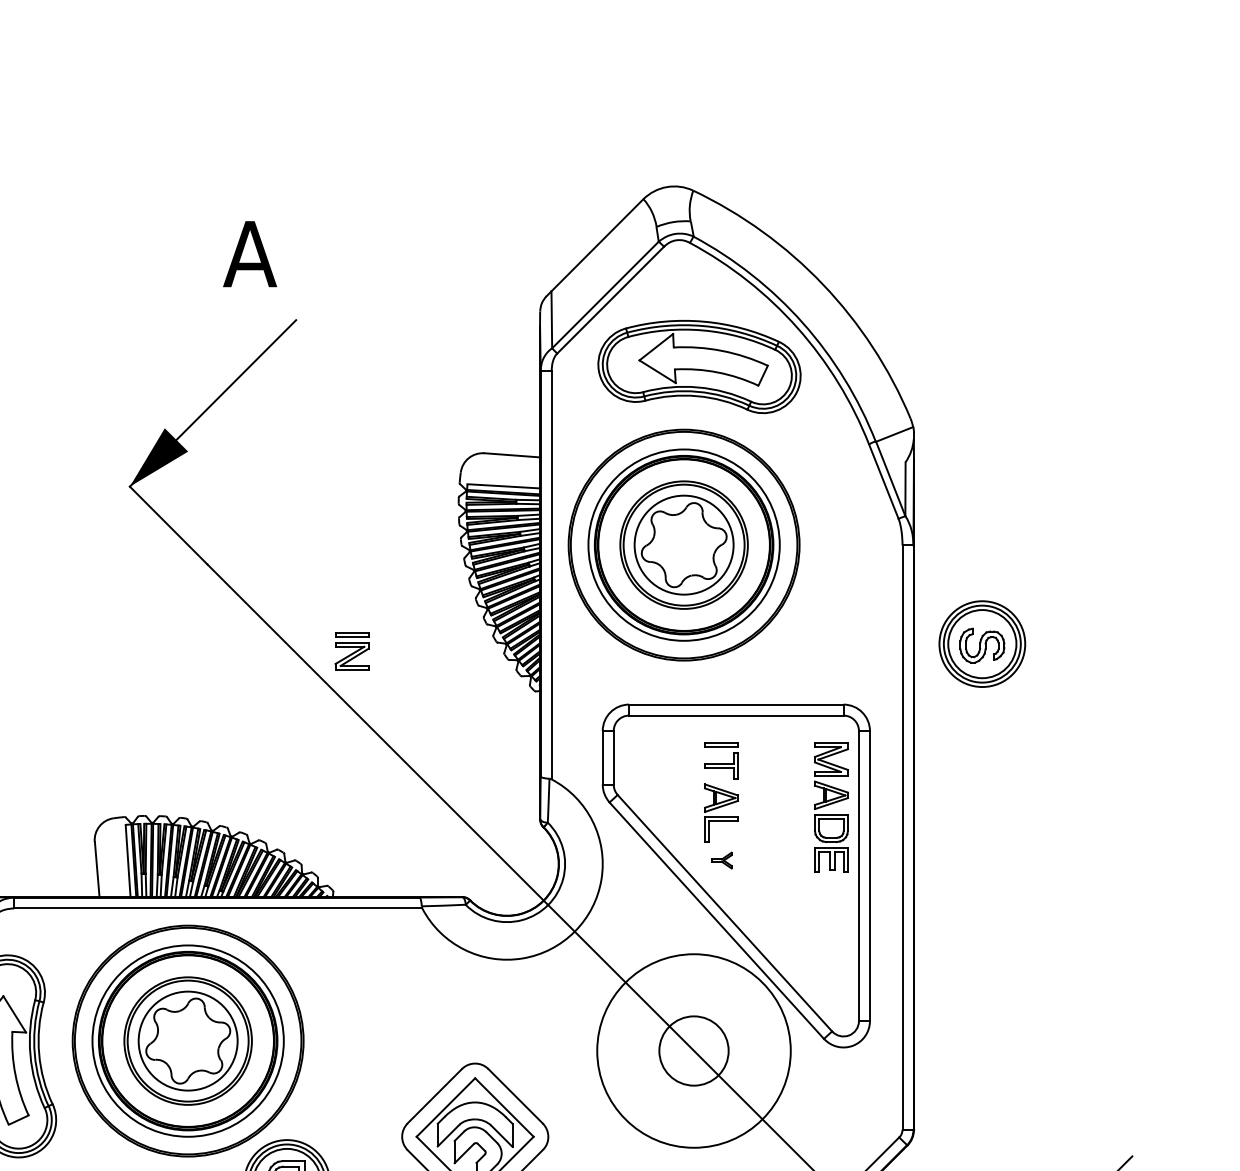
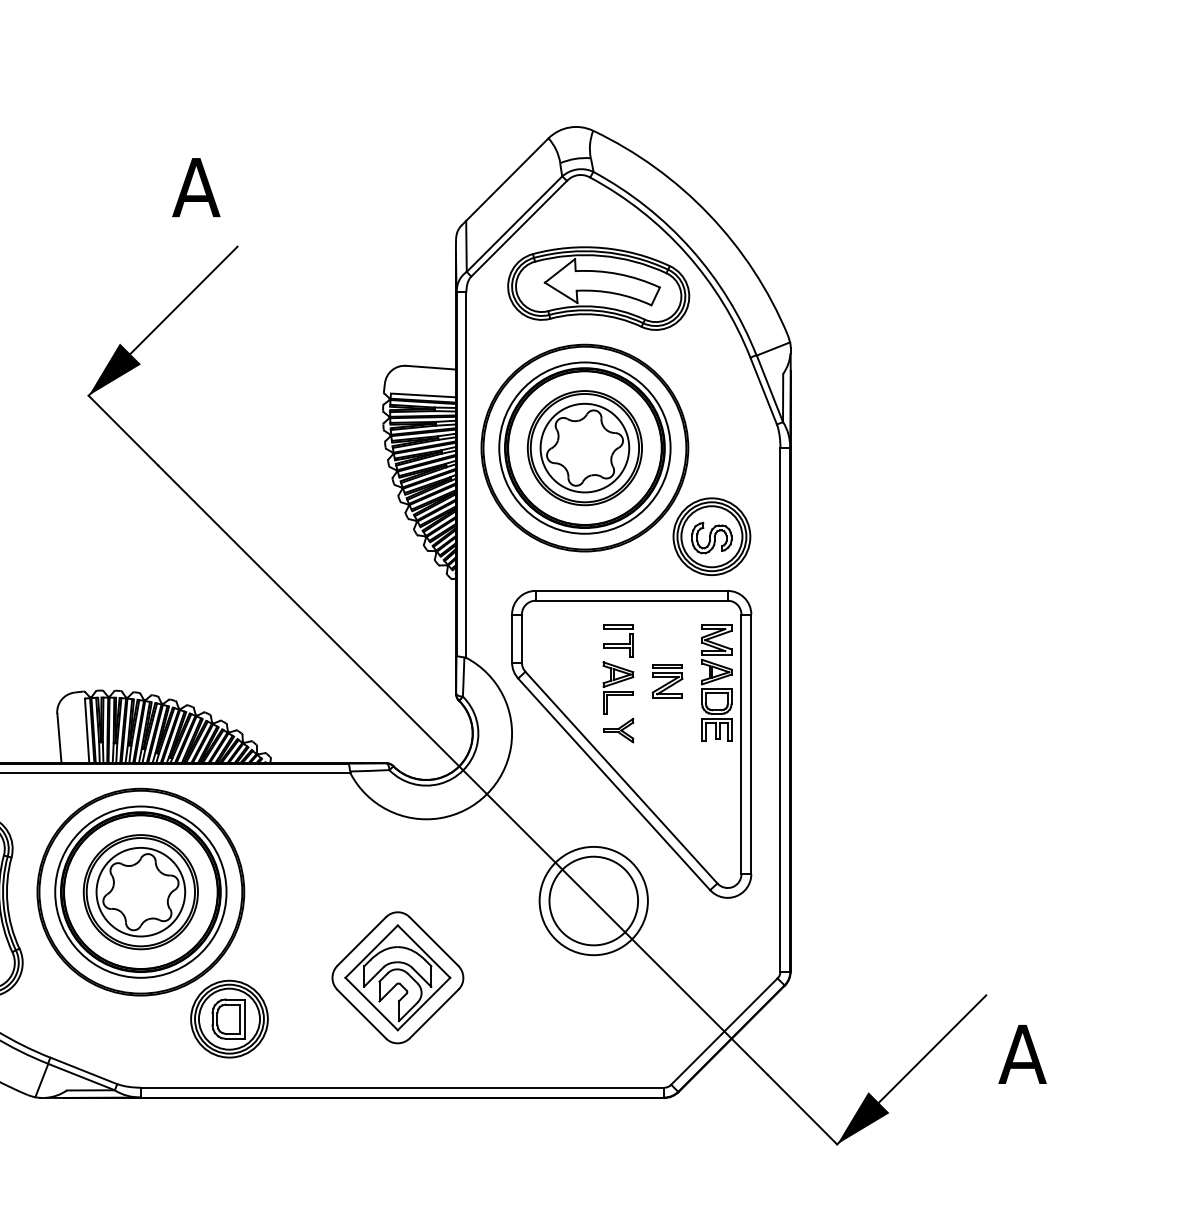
part: (981, 643) -> (711, 536), moved
part: (351, 651) -> (667, 681), moved
part: (721, 860) -> (618, 730), size x1.67
circle: (693, 1050) -> (593, 900), size x0.62
circle: (693, 1050) -> (593, 900), size x1.43

